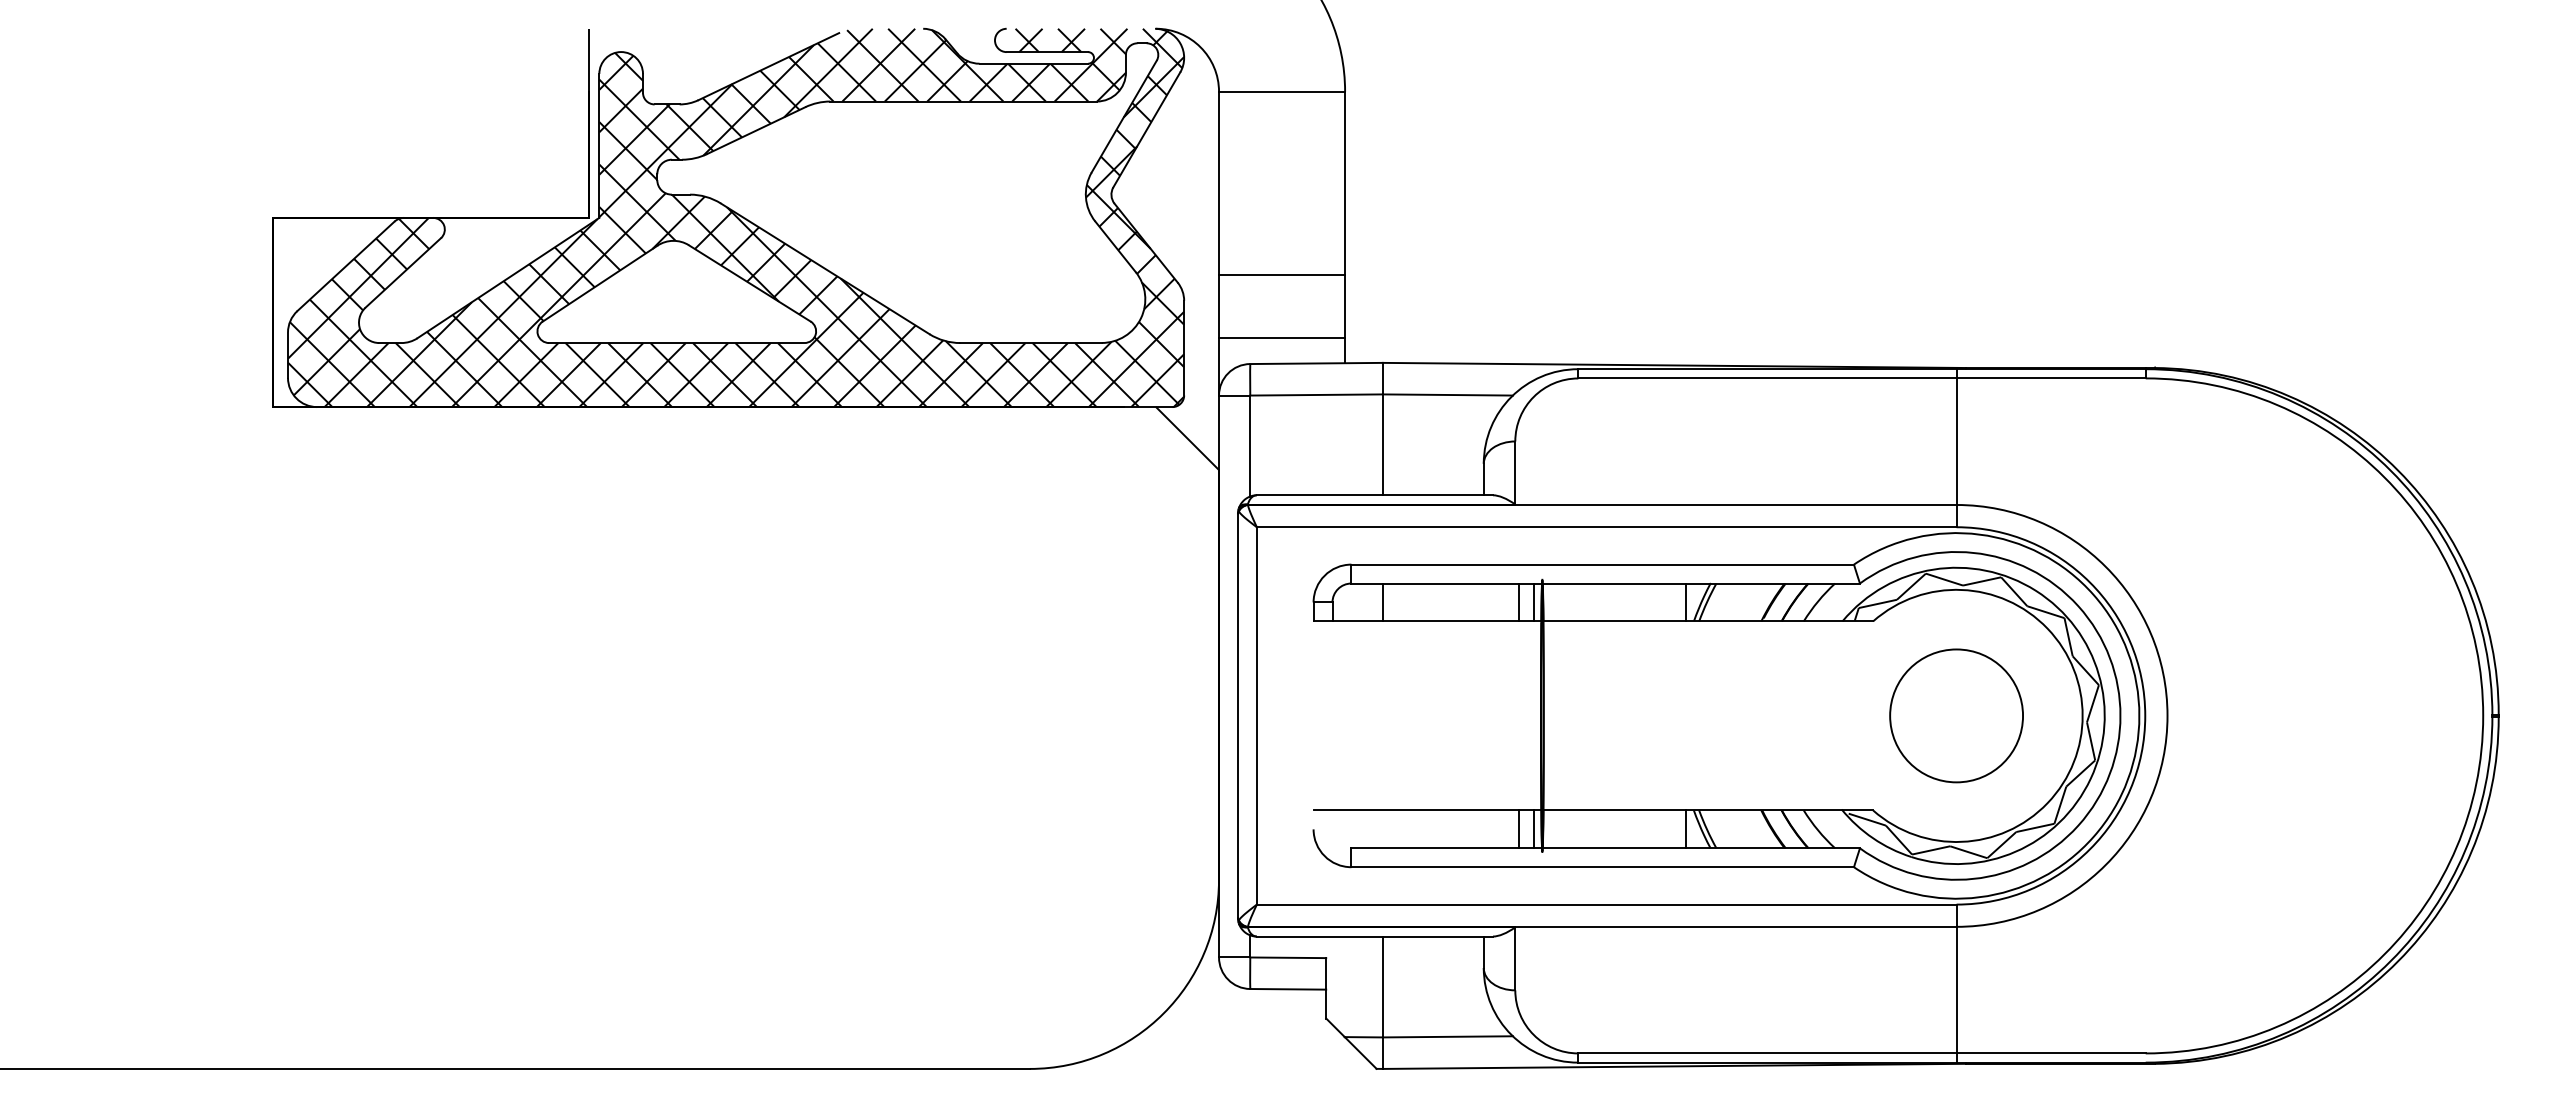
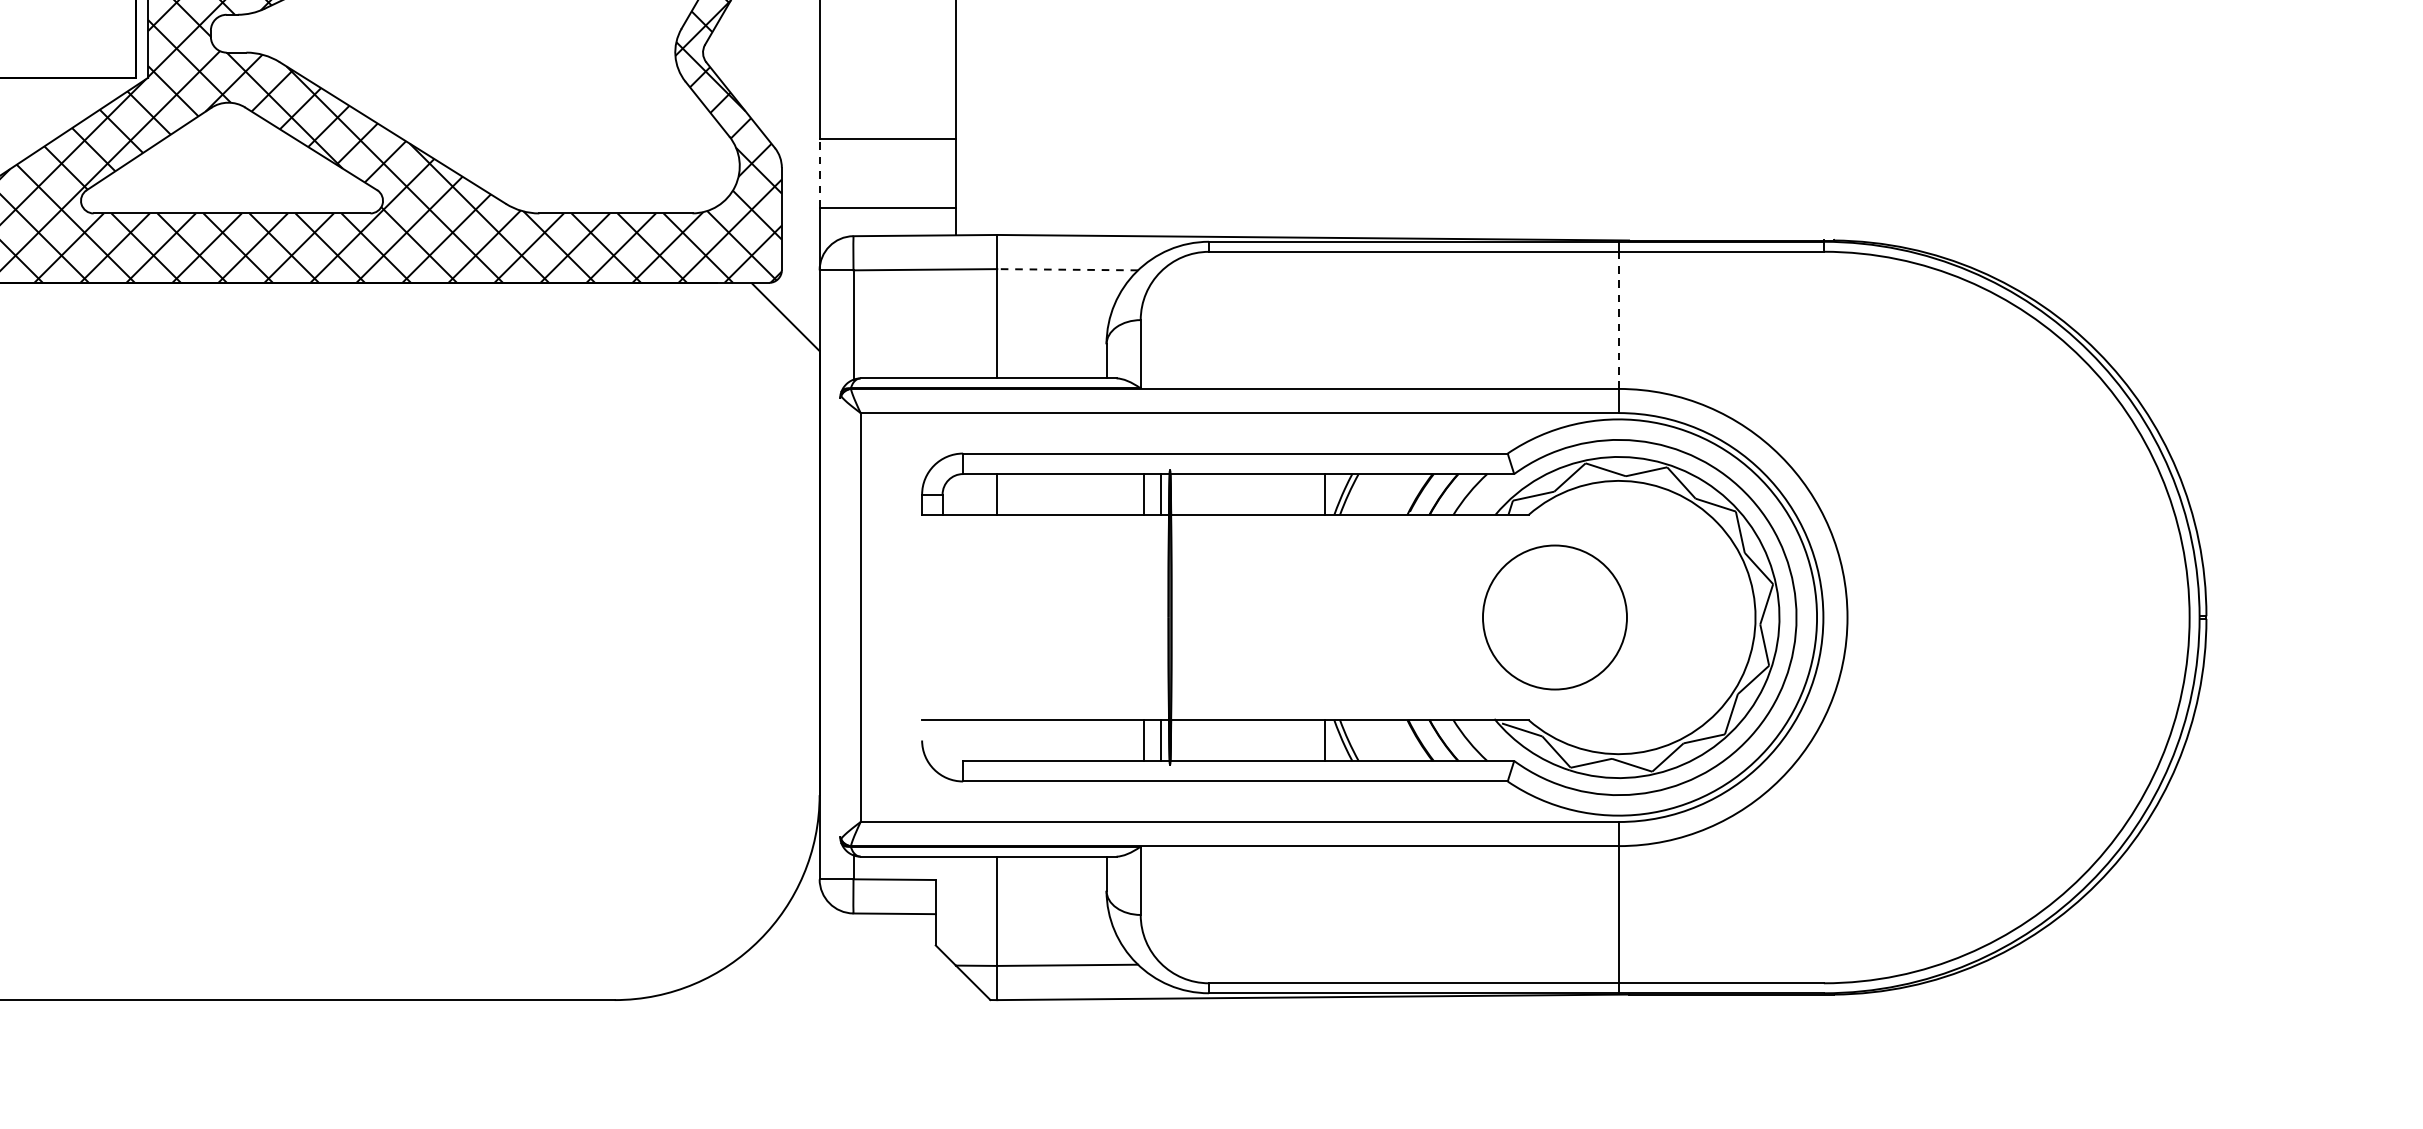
line: (1219, 306) -> (820, 173), solid -> dashed
line: (1447, 394) -> (1067, 269), solid -> dashed
line: (1956, 441) -> (1618, 320), solid -> dashed
line: (1237, 715) -> (839, 617), removed
circle: (1956, 715) -> (1554, 617), moved

